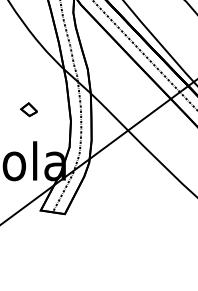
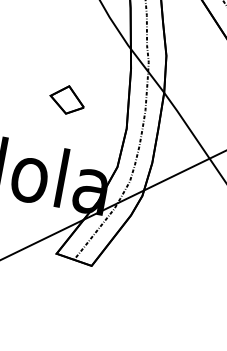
part: (28, 109) -> (66, 99), size x1.43

